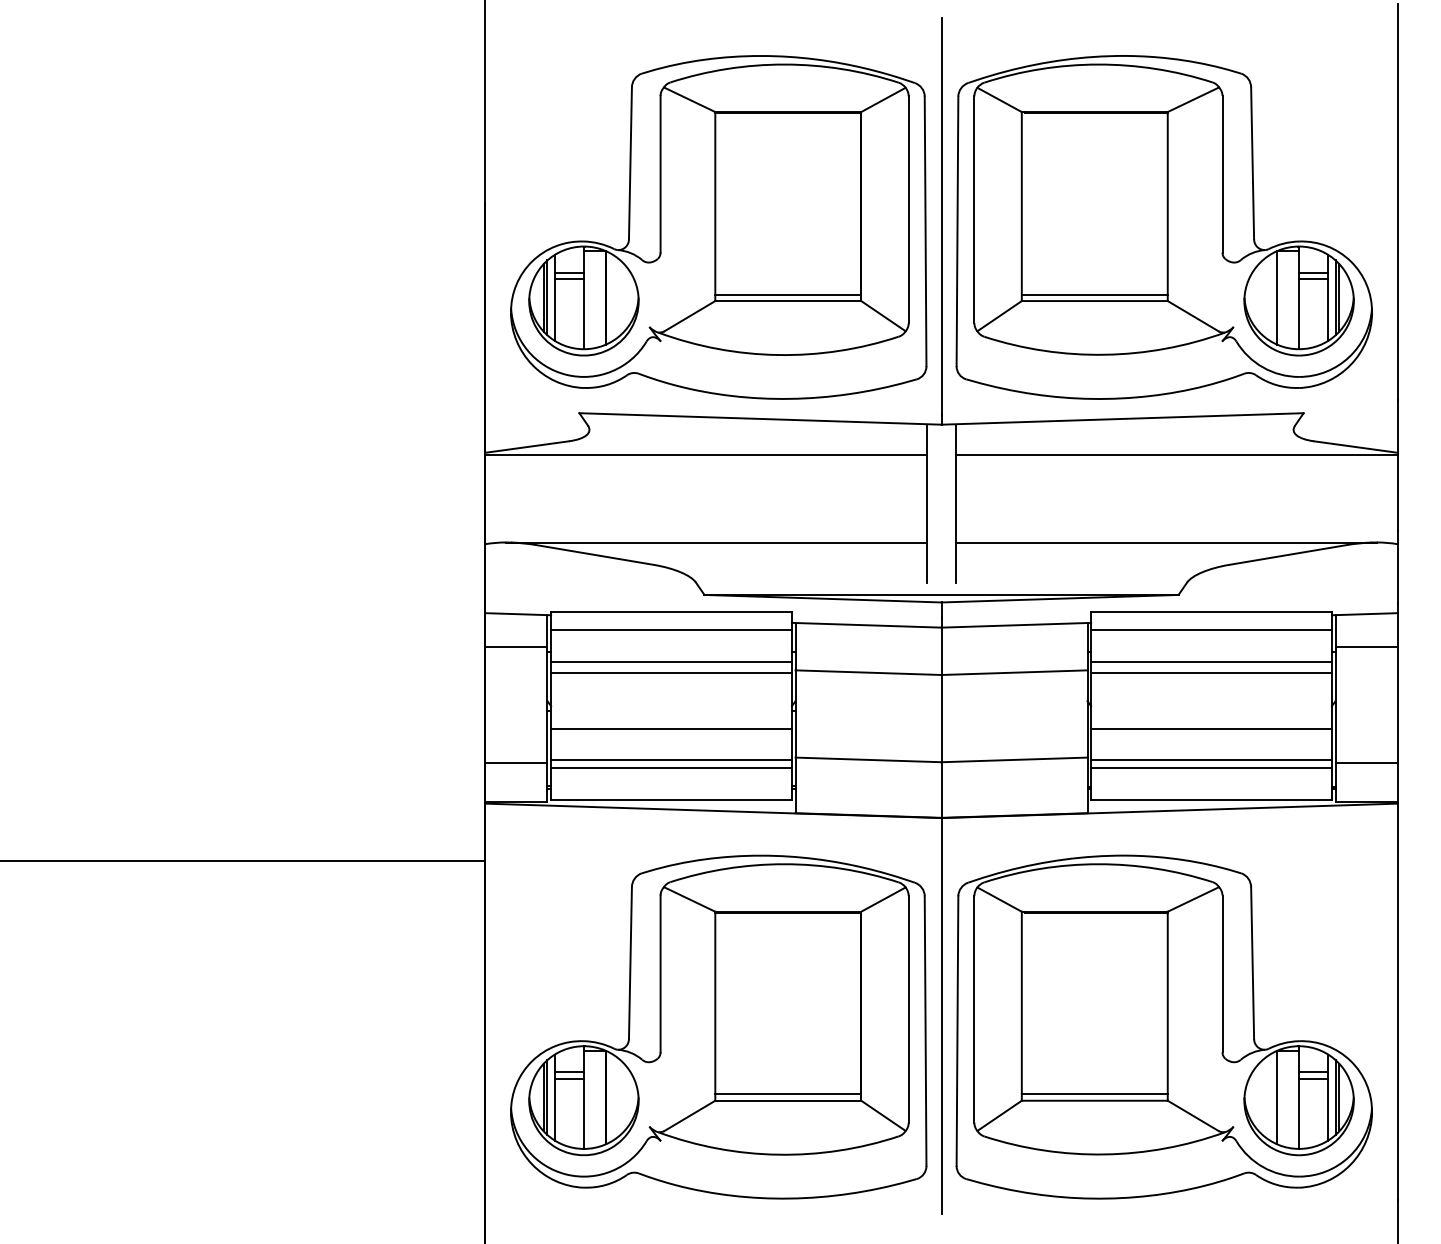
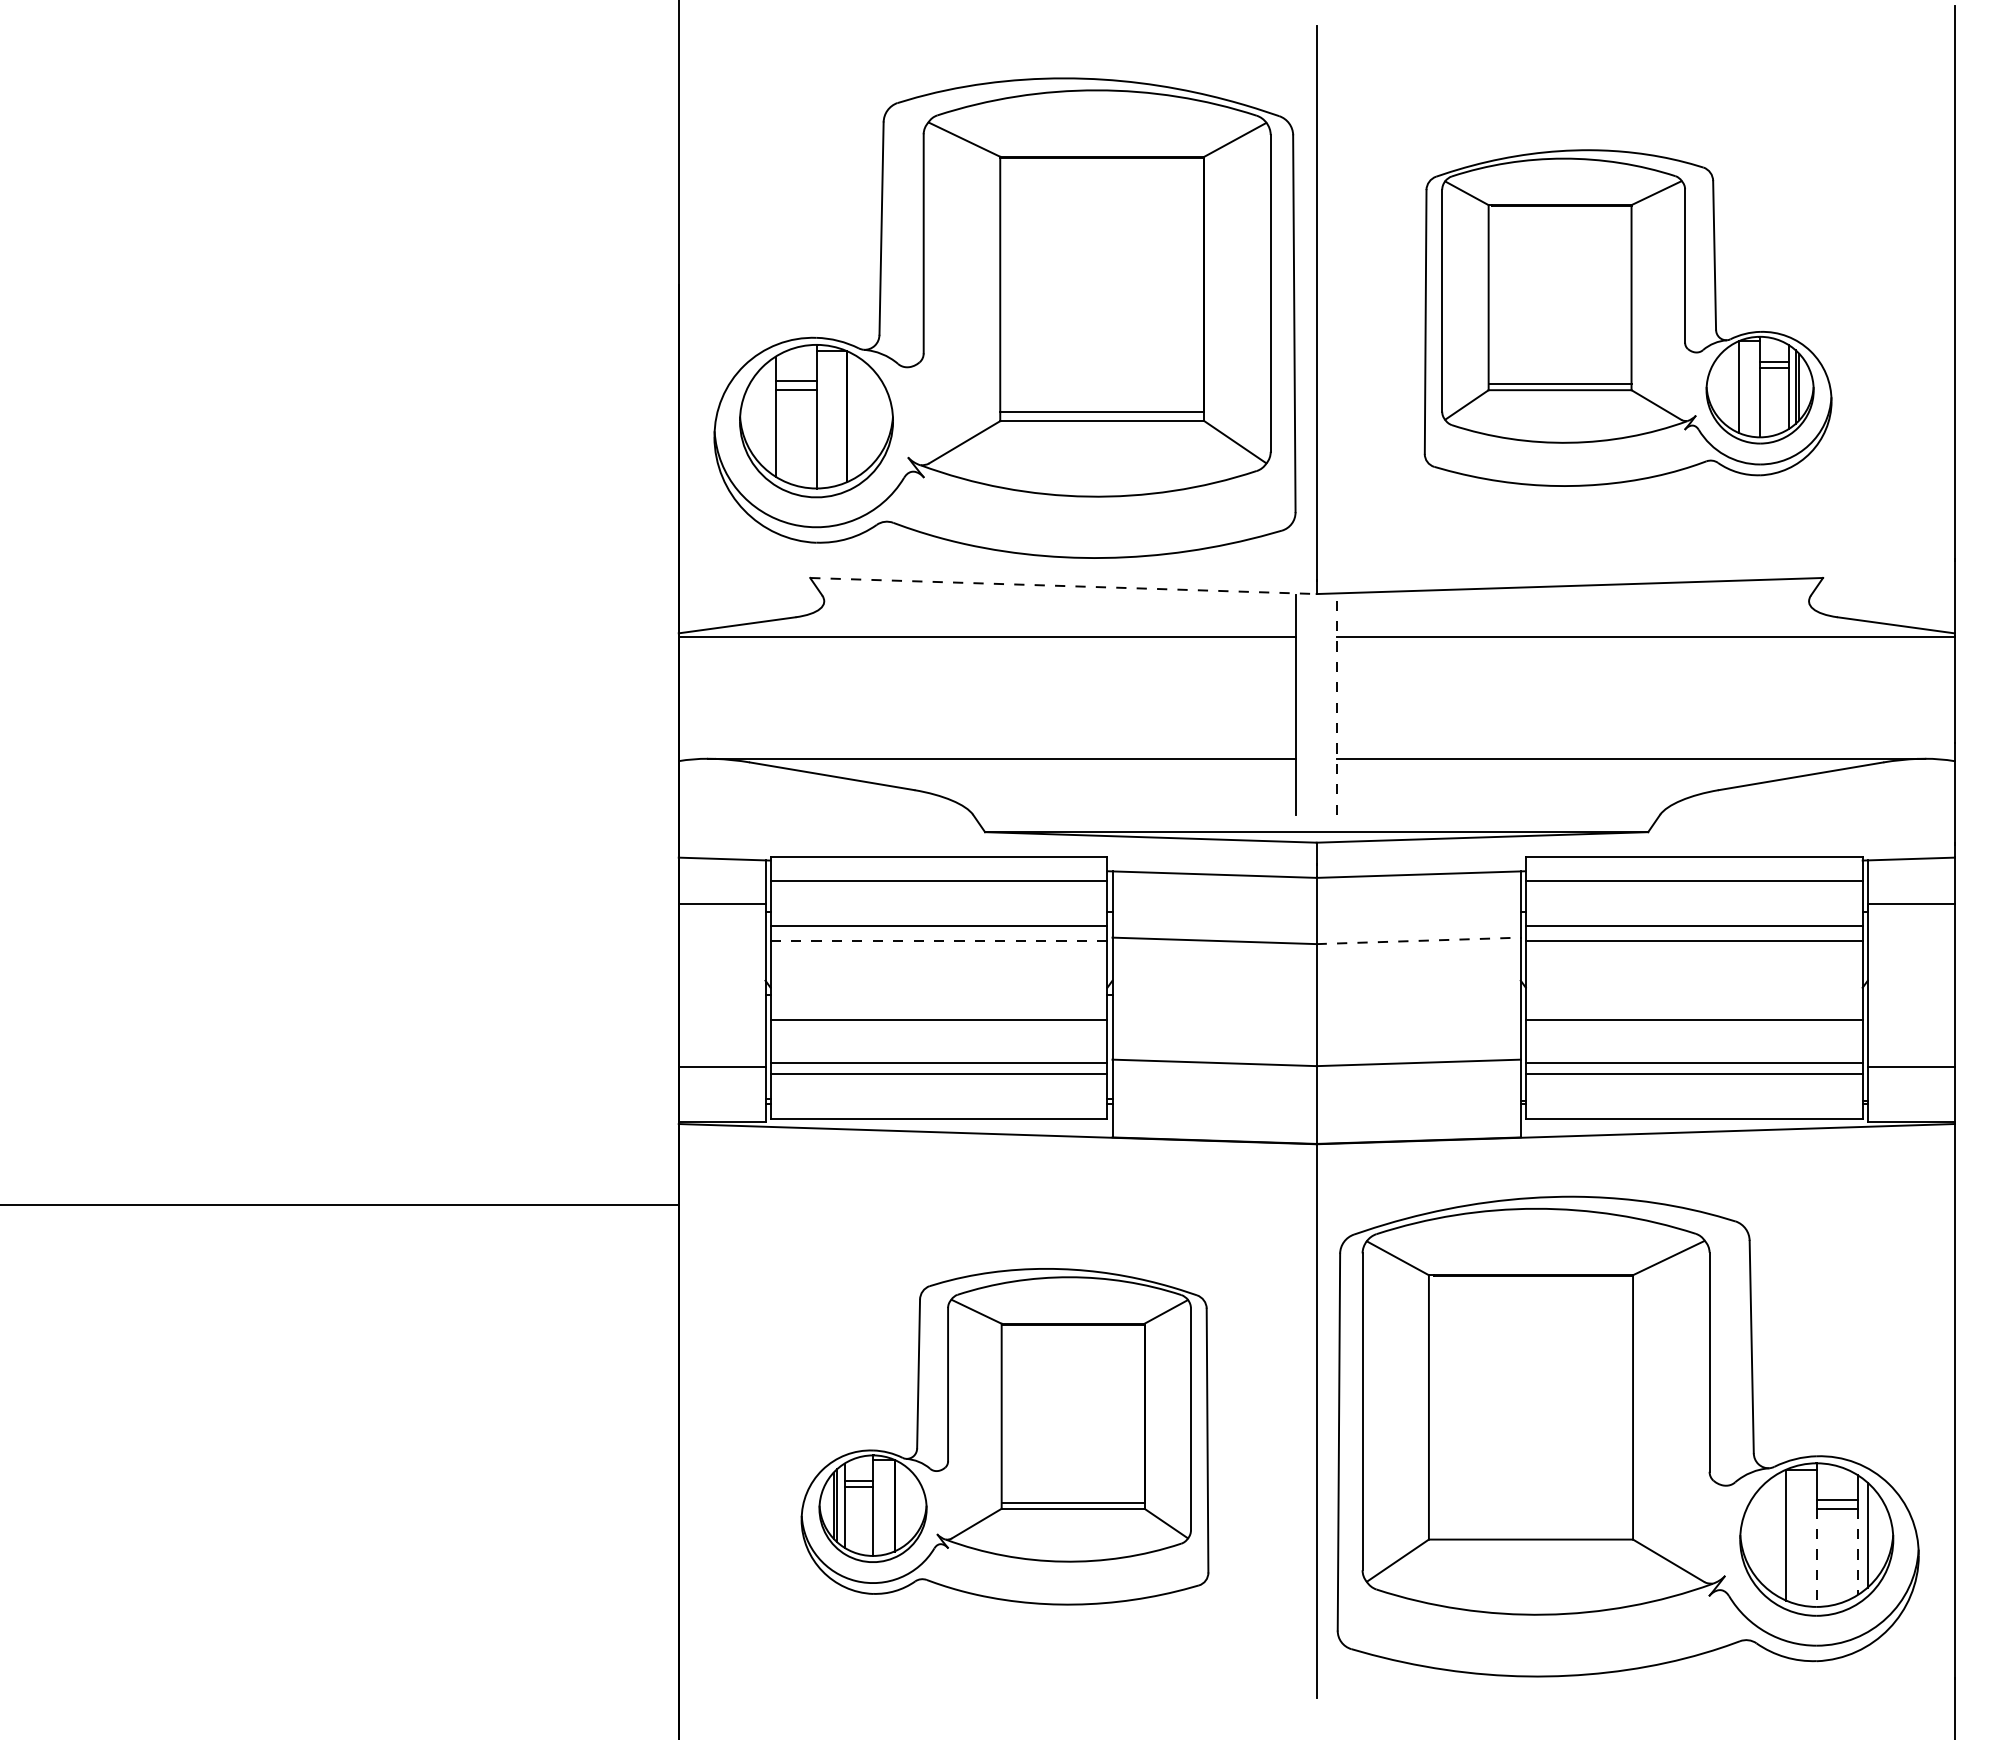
part: (1163, 226) -> (1627, 317), size x0.7
line: (543, 297) -> (760, 416), removed
line: (547, 297) -> (765, 416), removed
line: (760, 419) -> (1063, 586), solid -> dashed
line: (956, 504) -> (1337, 705), solid -> dashed
line: (671, 672) -> (938, 940), solid -> dashed
line: (1015, 672) -> (1419, 940), solid -> dashed
part: (718, 1027) -> (1004, 1436), size x0.7
line: (1094, 1094) -> (1530, 1530), removed
line: (1338, 1097) -> (1872, 1534), removed
line: (1328, 1109) -> (1857, 1552), solid -> dashed
line: (1298, 1114) -> (1816, 1558), solid -> dashed

